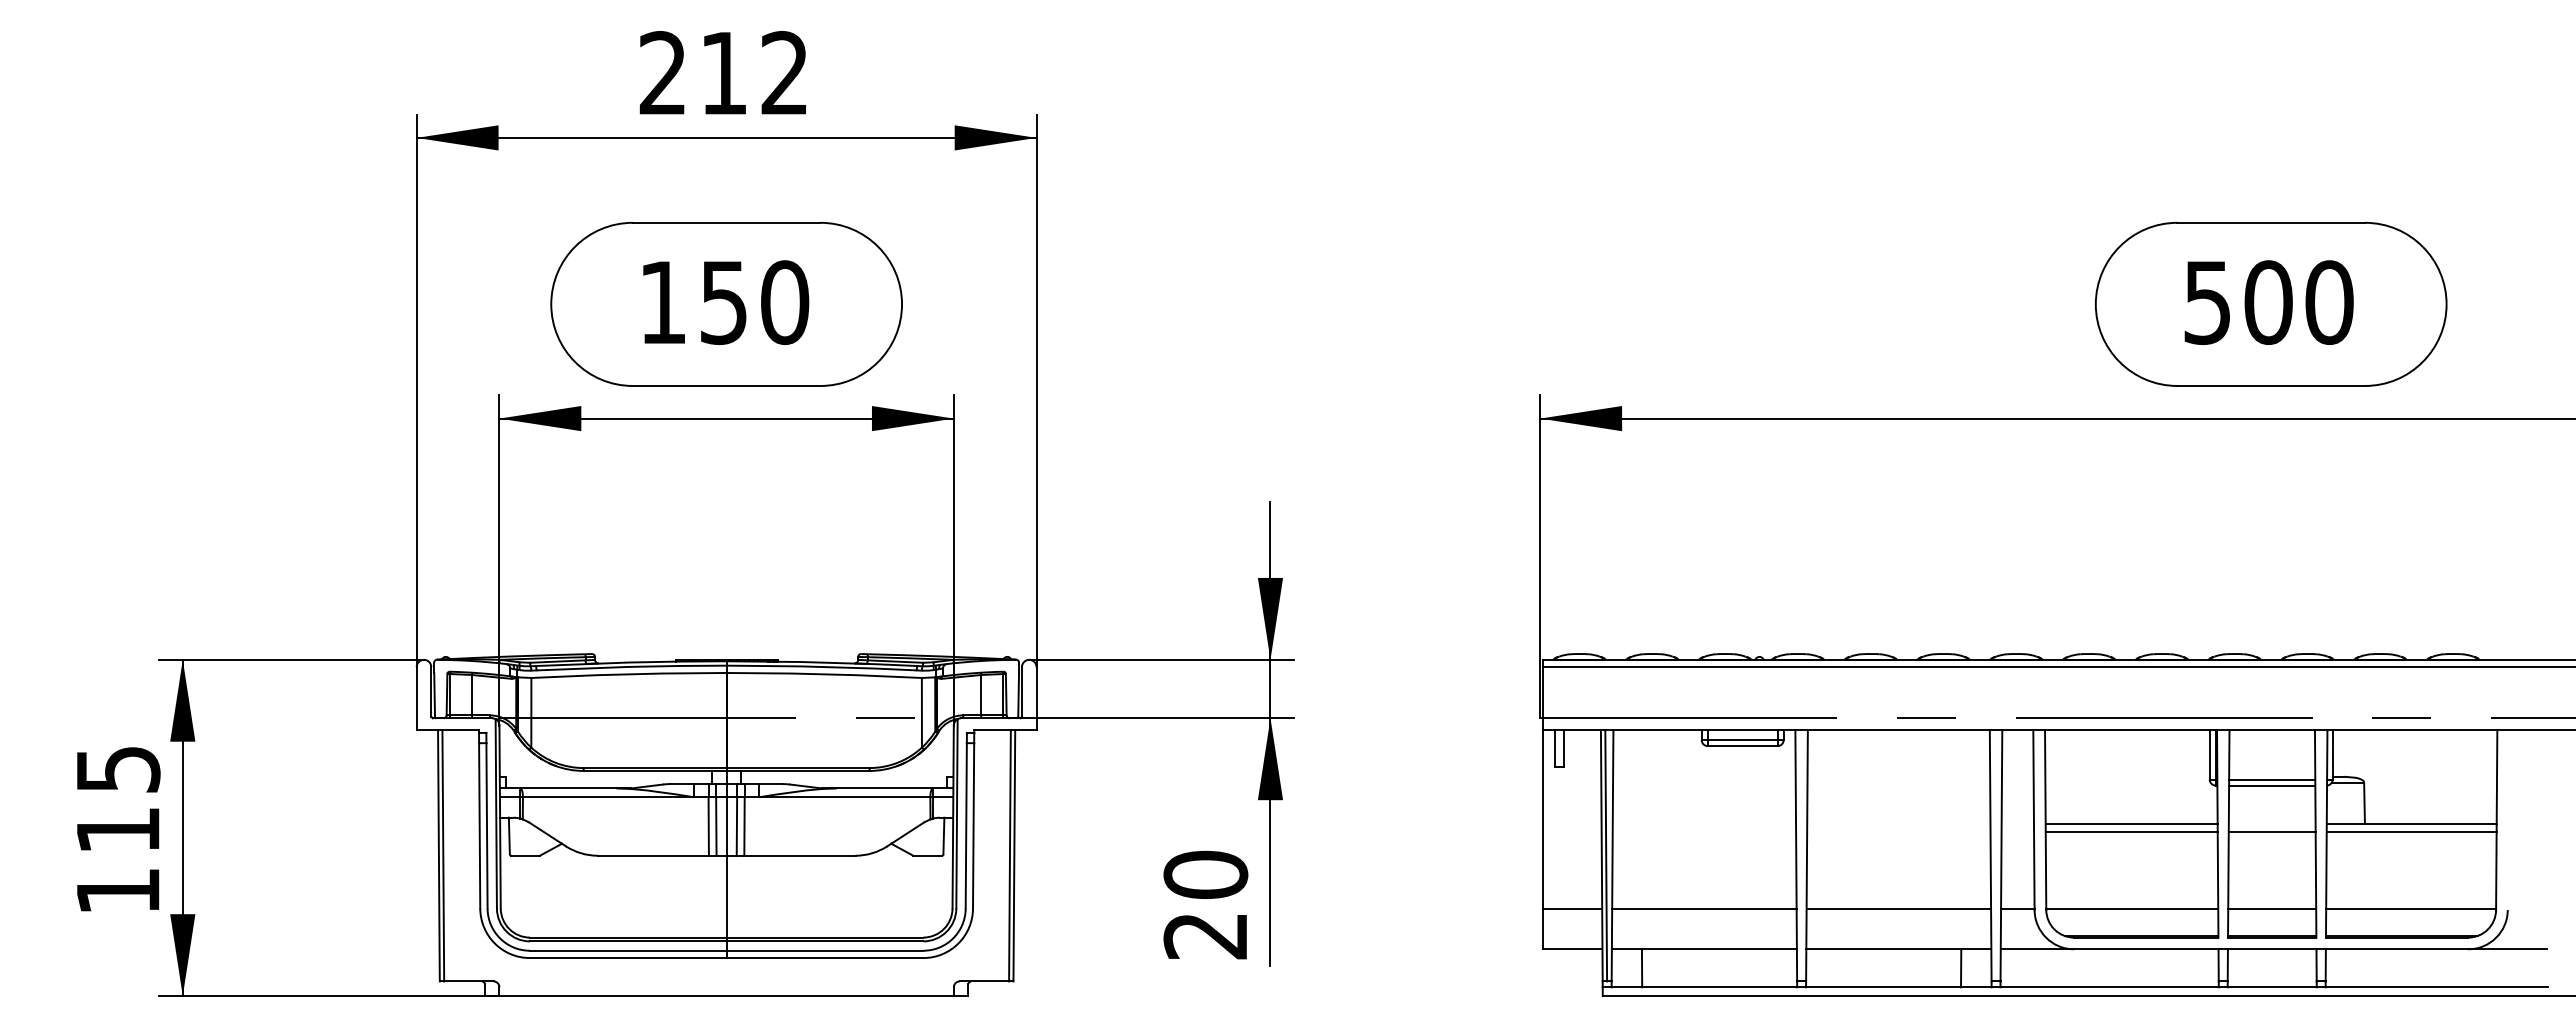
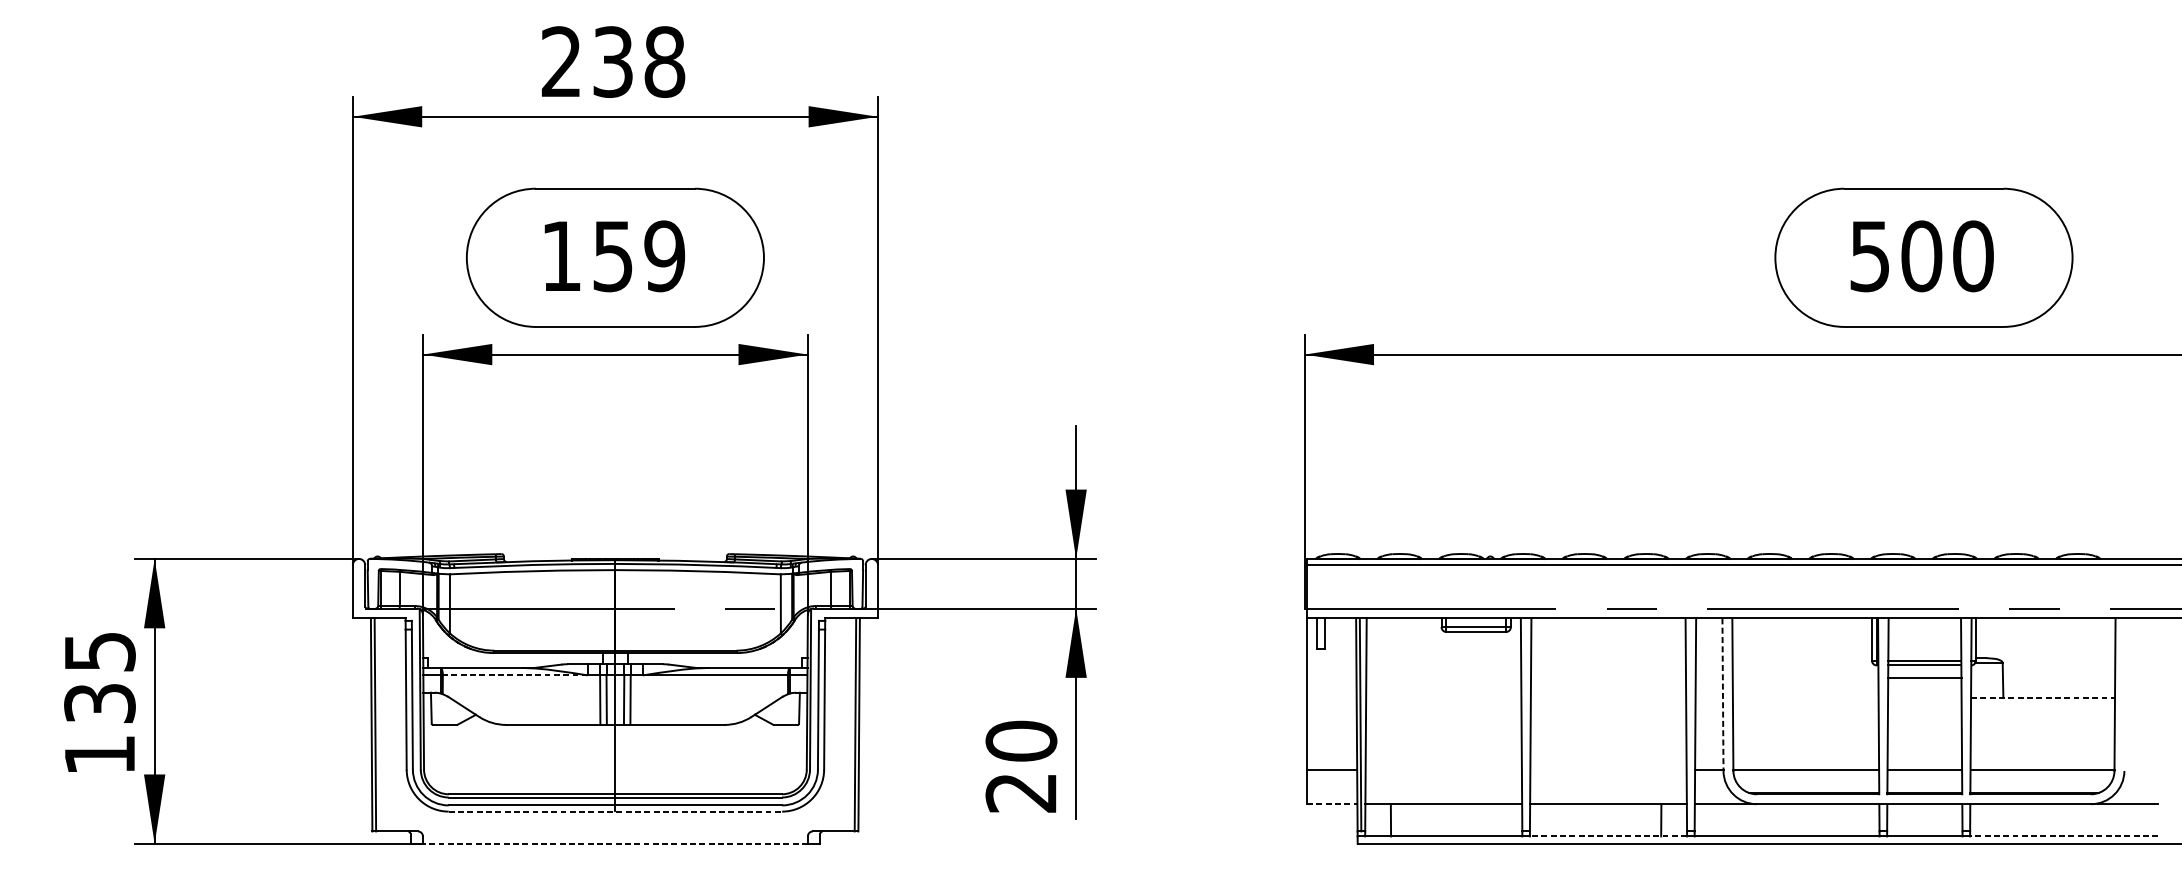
text: (755, 73) -> (639, 62), 212 -> 238
text: (784, 302) -> (664, 256), 150 -> 159
line: (608, 797) -> (515, 675), solid -> dashed
line: (2033, 820) -> (1722, 695), solid -> dashed
line: (2131, 823) -> (1805, 697), removed
line: (2411, 823) -> (2042, 697), solid -> dashed
text: (117, 830) -> (99, 703), 115 -> 135
line: (2131, 832) -> (1805, 705), removed
line: (2271, 832) -> (1924, 678), moved
line: (2411, 832) -> (2042, 705), removed
line: (1704, 908) -> (1443, 769), removed
line: (1898, 908) -> (1608, 769), removed
line: (1572, 949) -> (1332, 804), solid -> dashed
line: (726, 958) -> (615, 812), solid -> dashed
line: (1898, 987) -> (1608, 836), solid -> dashed
line: (2436, 987) -> (2064, 836), solid -> dashed
line: (726, 996) -> (615, 844), solid -> dashed

